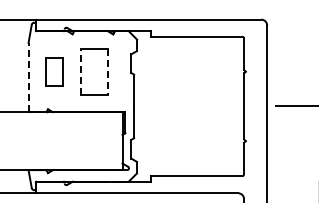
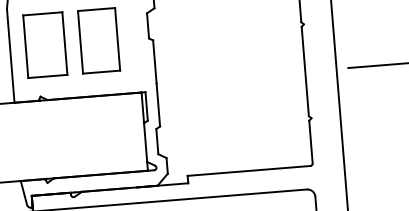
part: (54, 71) -> (45, 44), size x1.67
line: (80, 71) -> (80, 42), dashed -> solid
line: (108, 72) -> (118, 40), dashed -> solid
line: (28, 77) -> (10, 55), dashed -> solid

